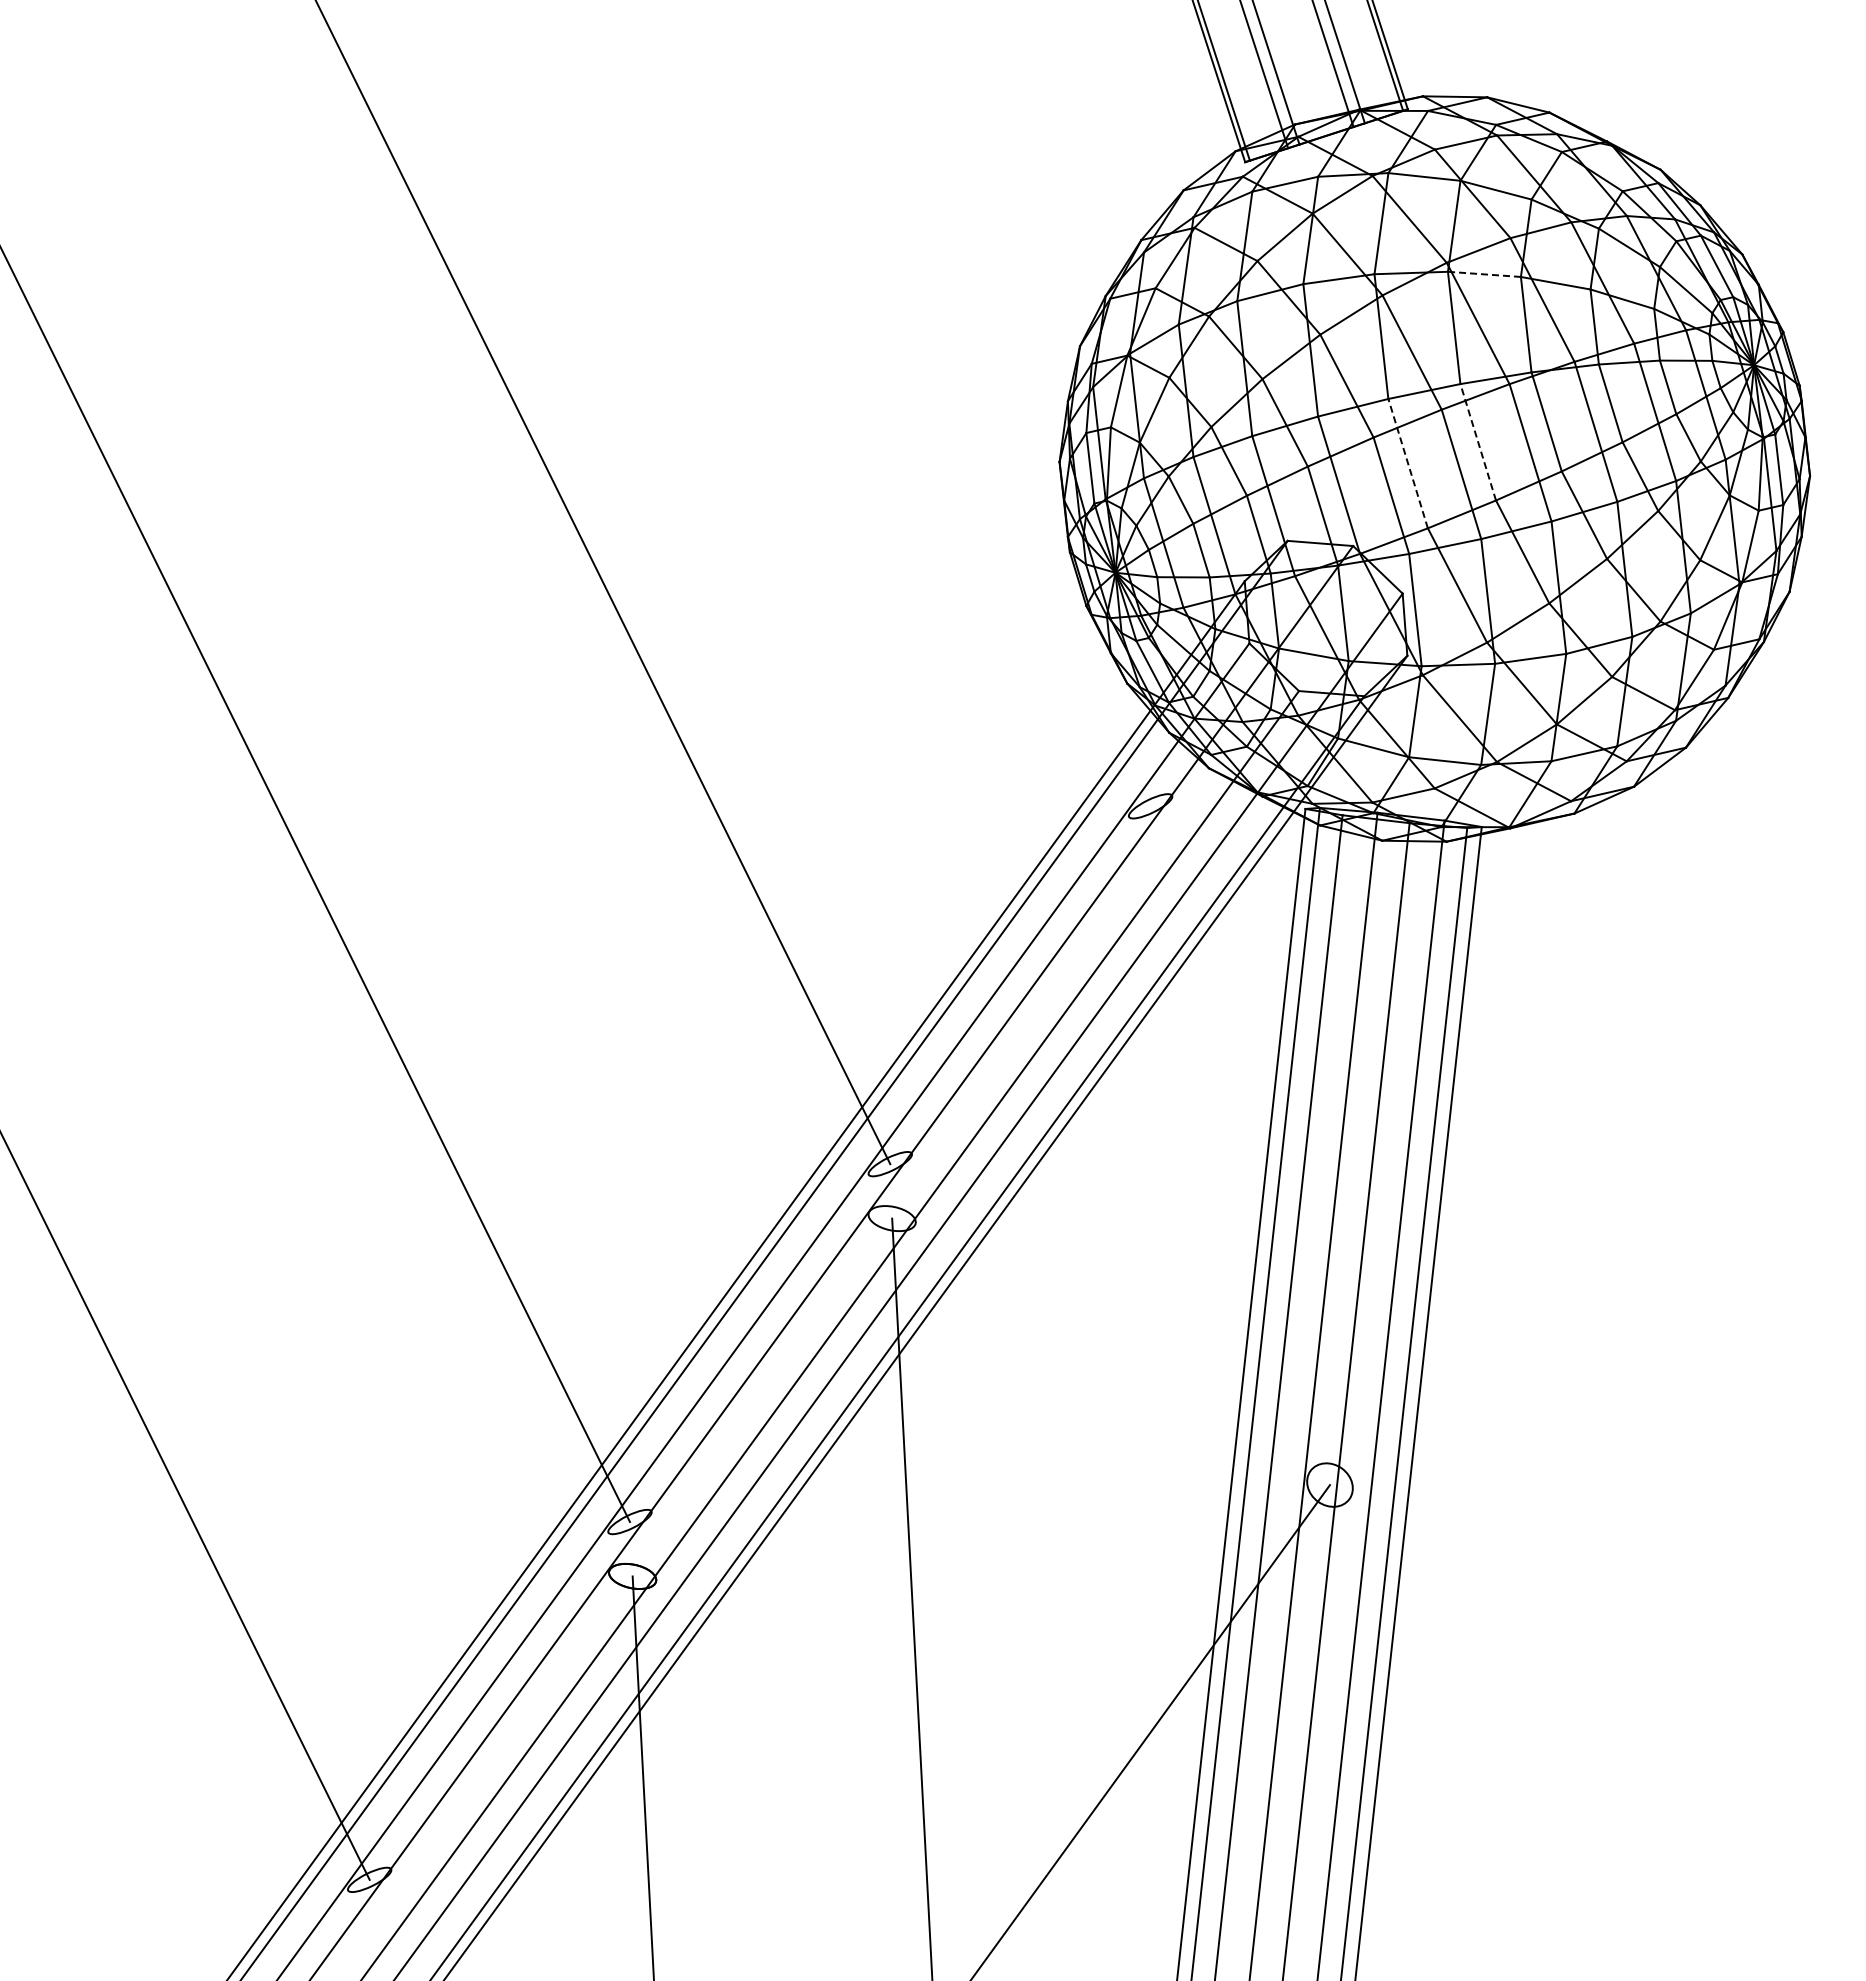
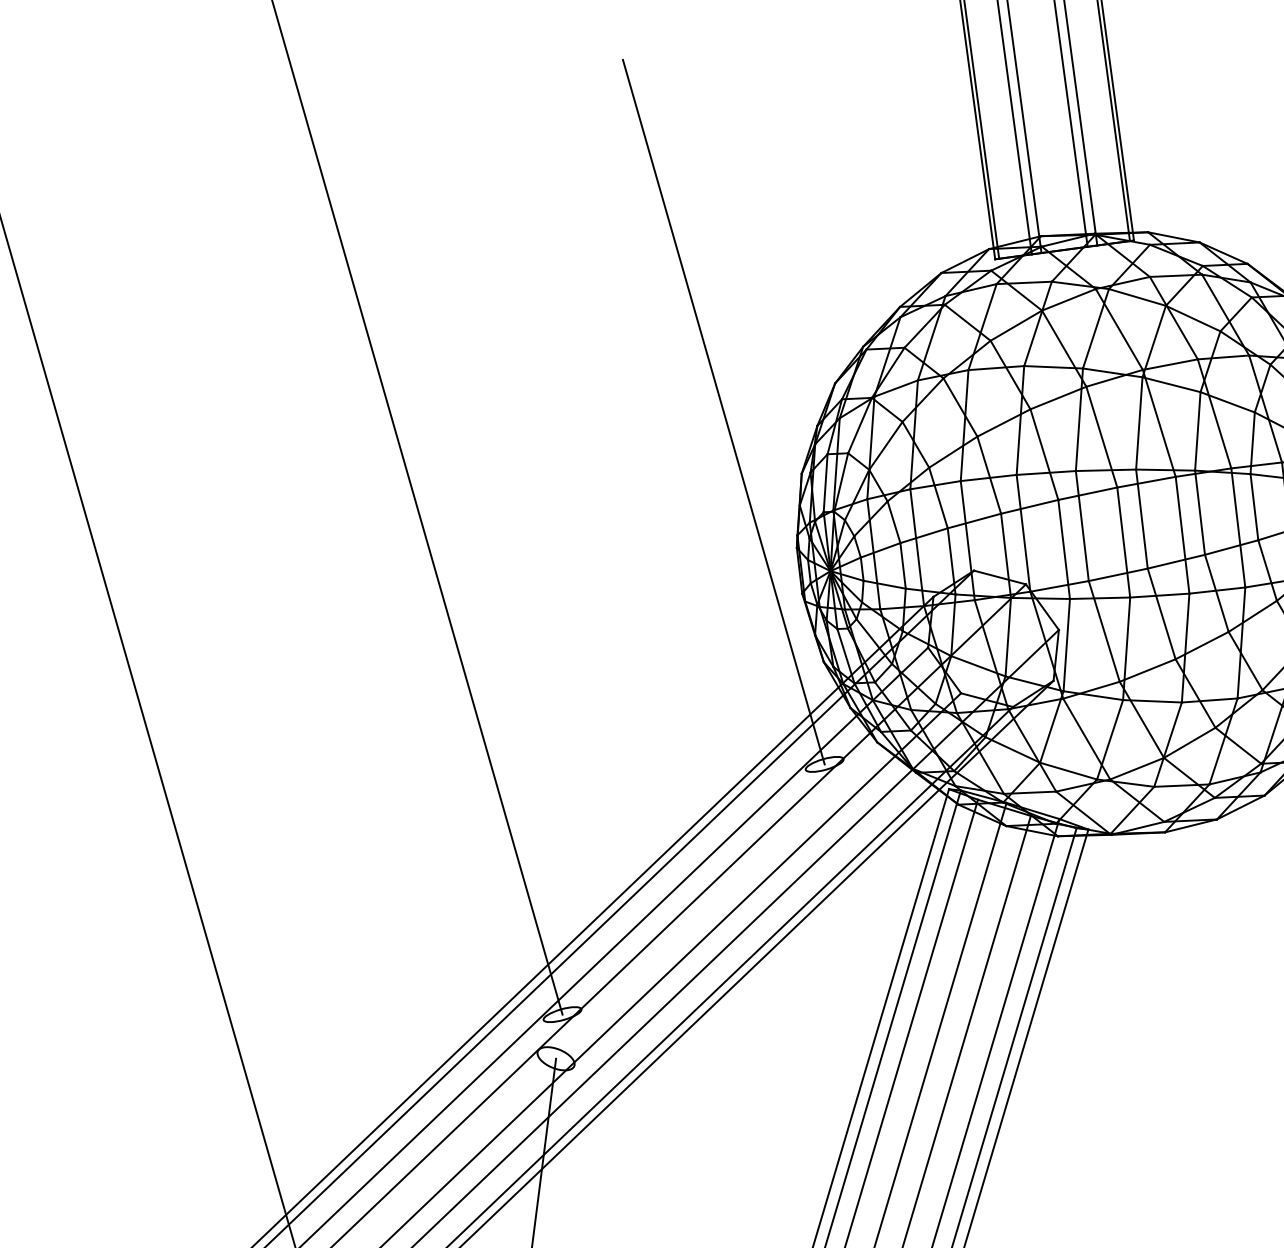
line: (1484, 274) -> (1171, 384), dashed -> solid
line: (952, 404) -> (723, 411), added
line: (1478, 442) -> (1142, 519), dashed -> solid
line: (1408, 463) -> (1082, 525), dashed -> solid

